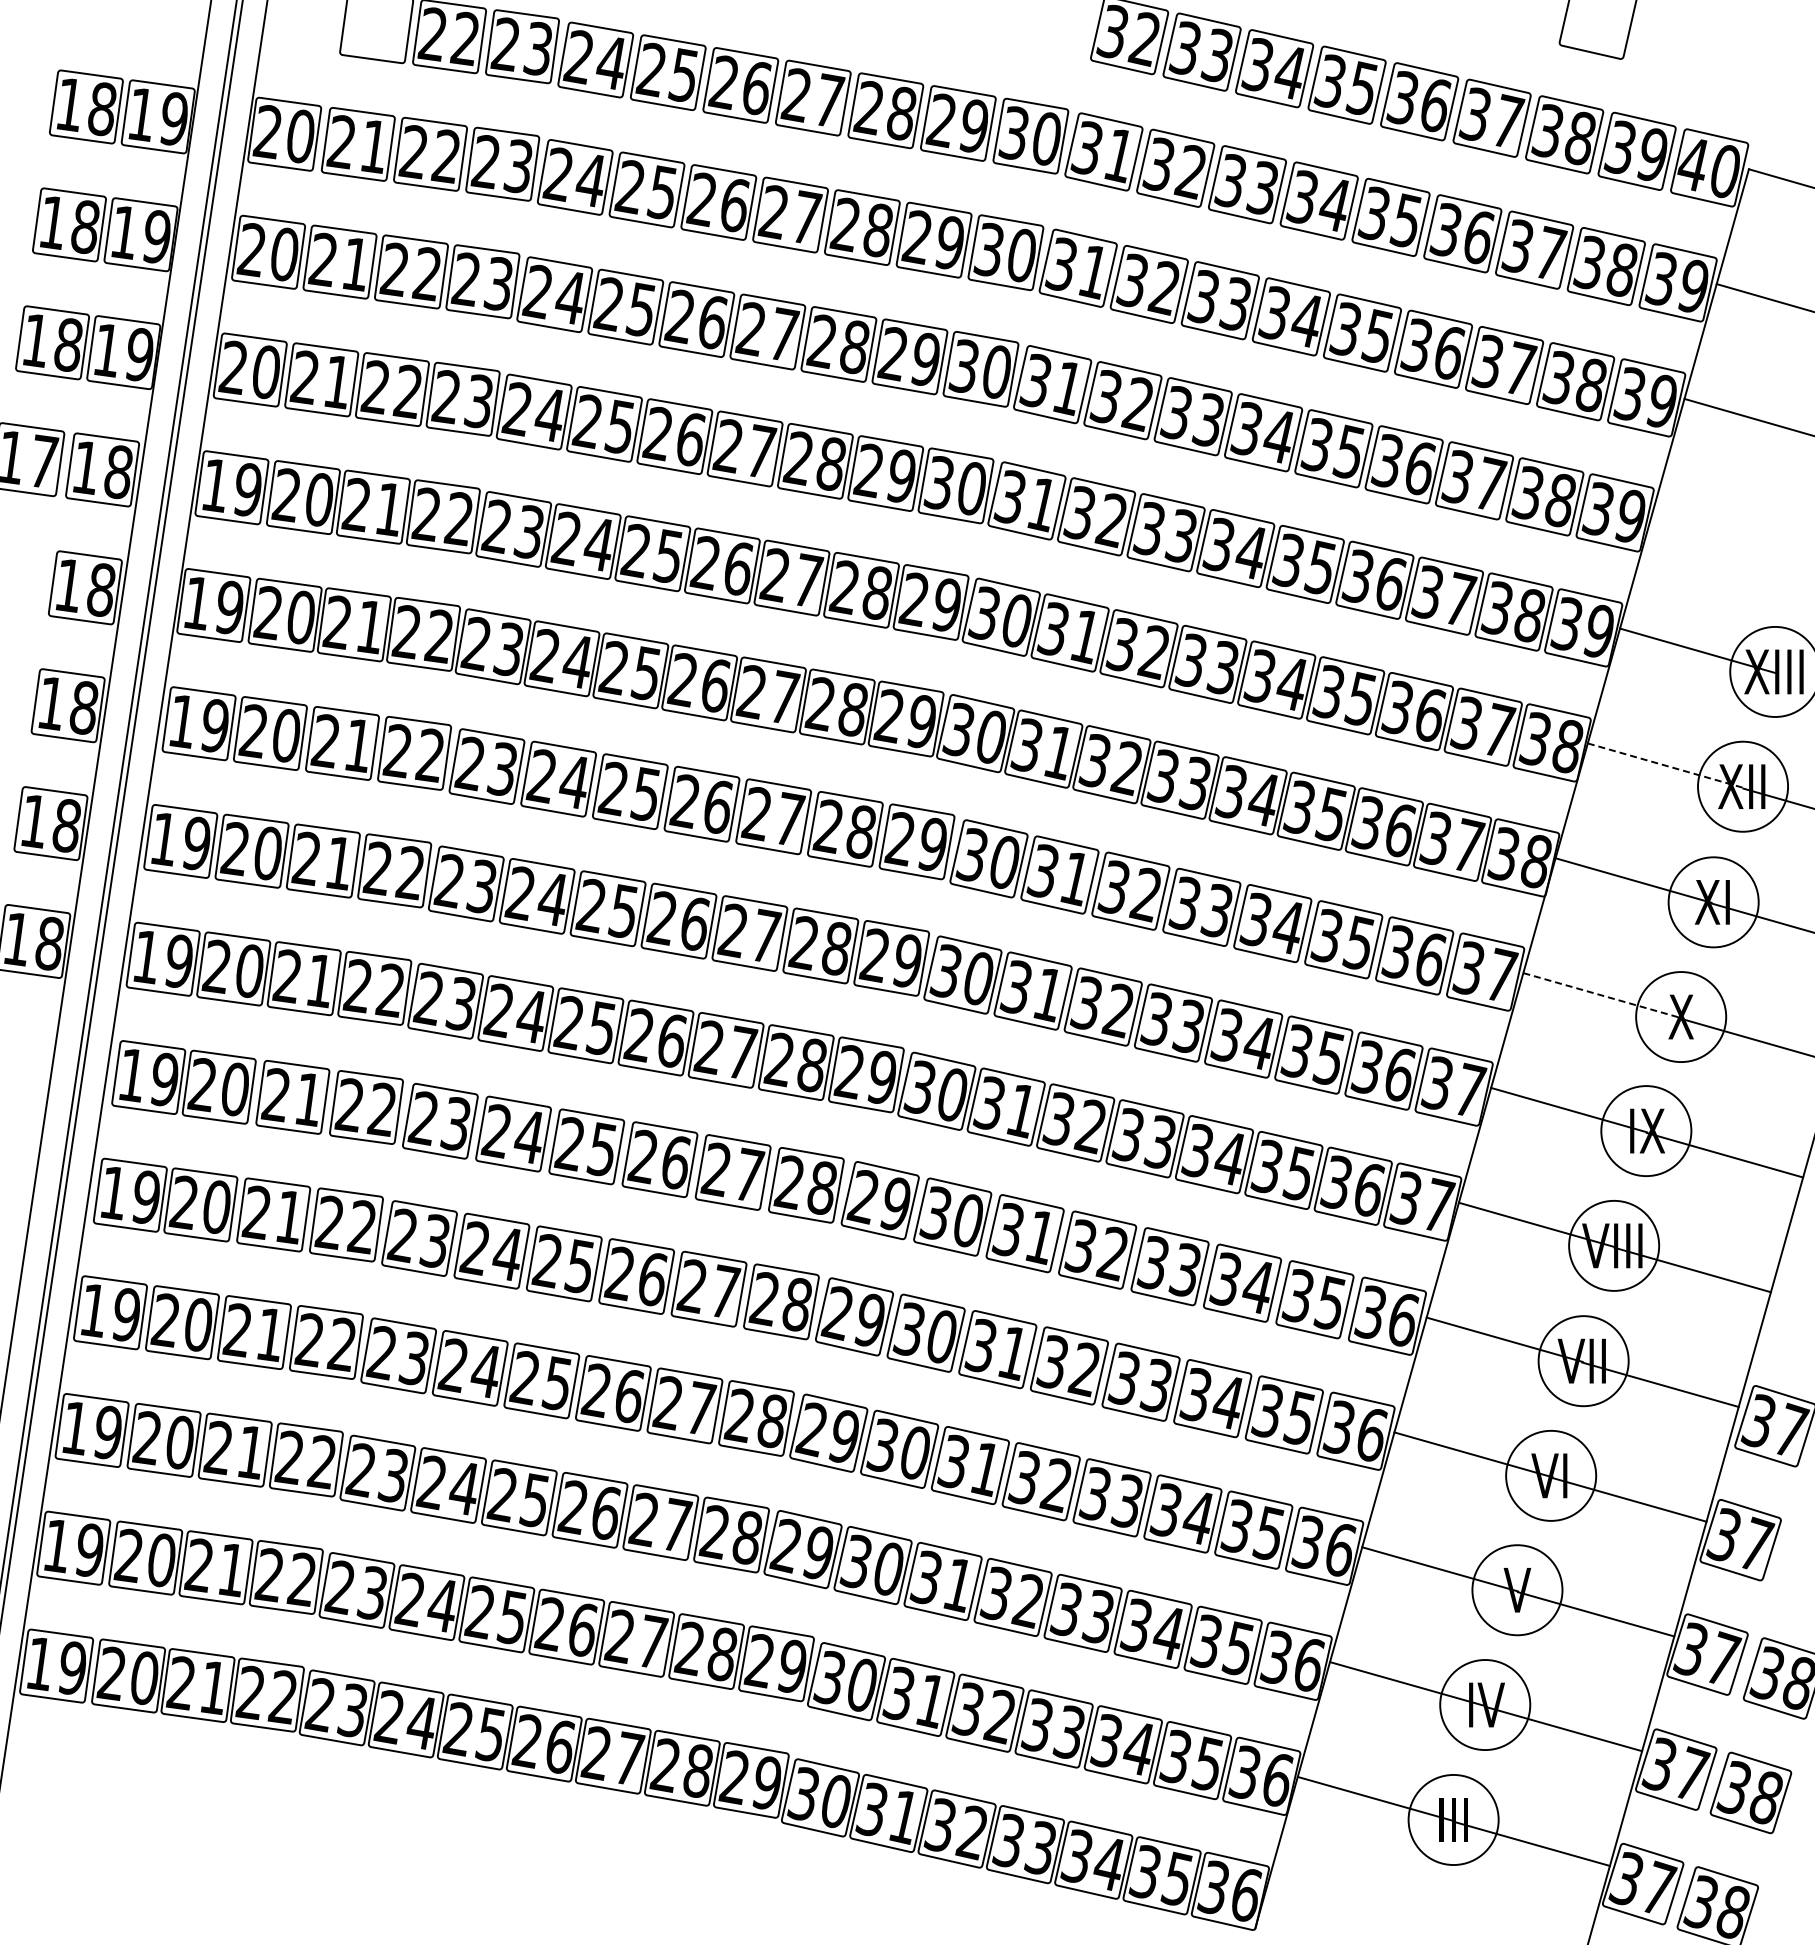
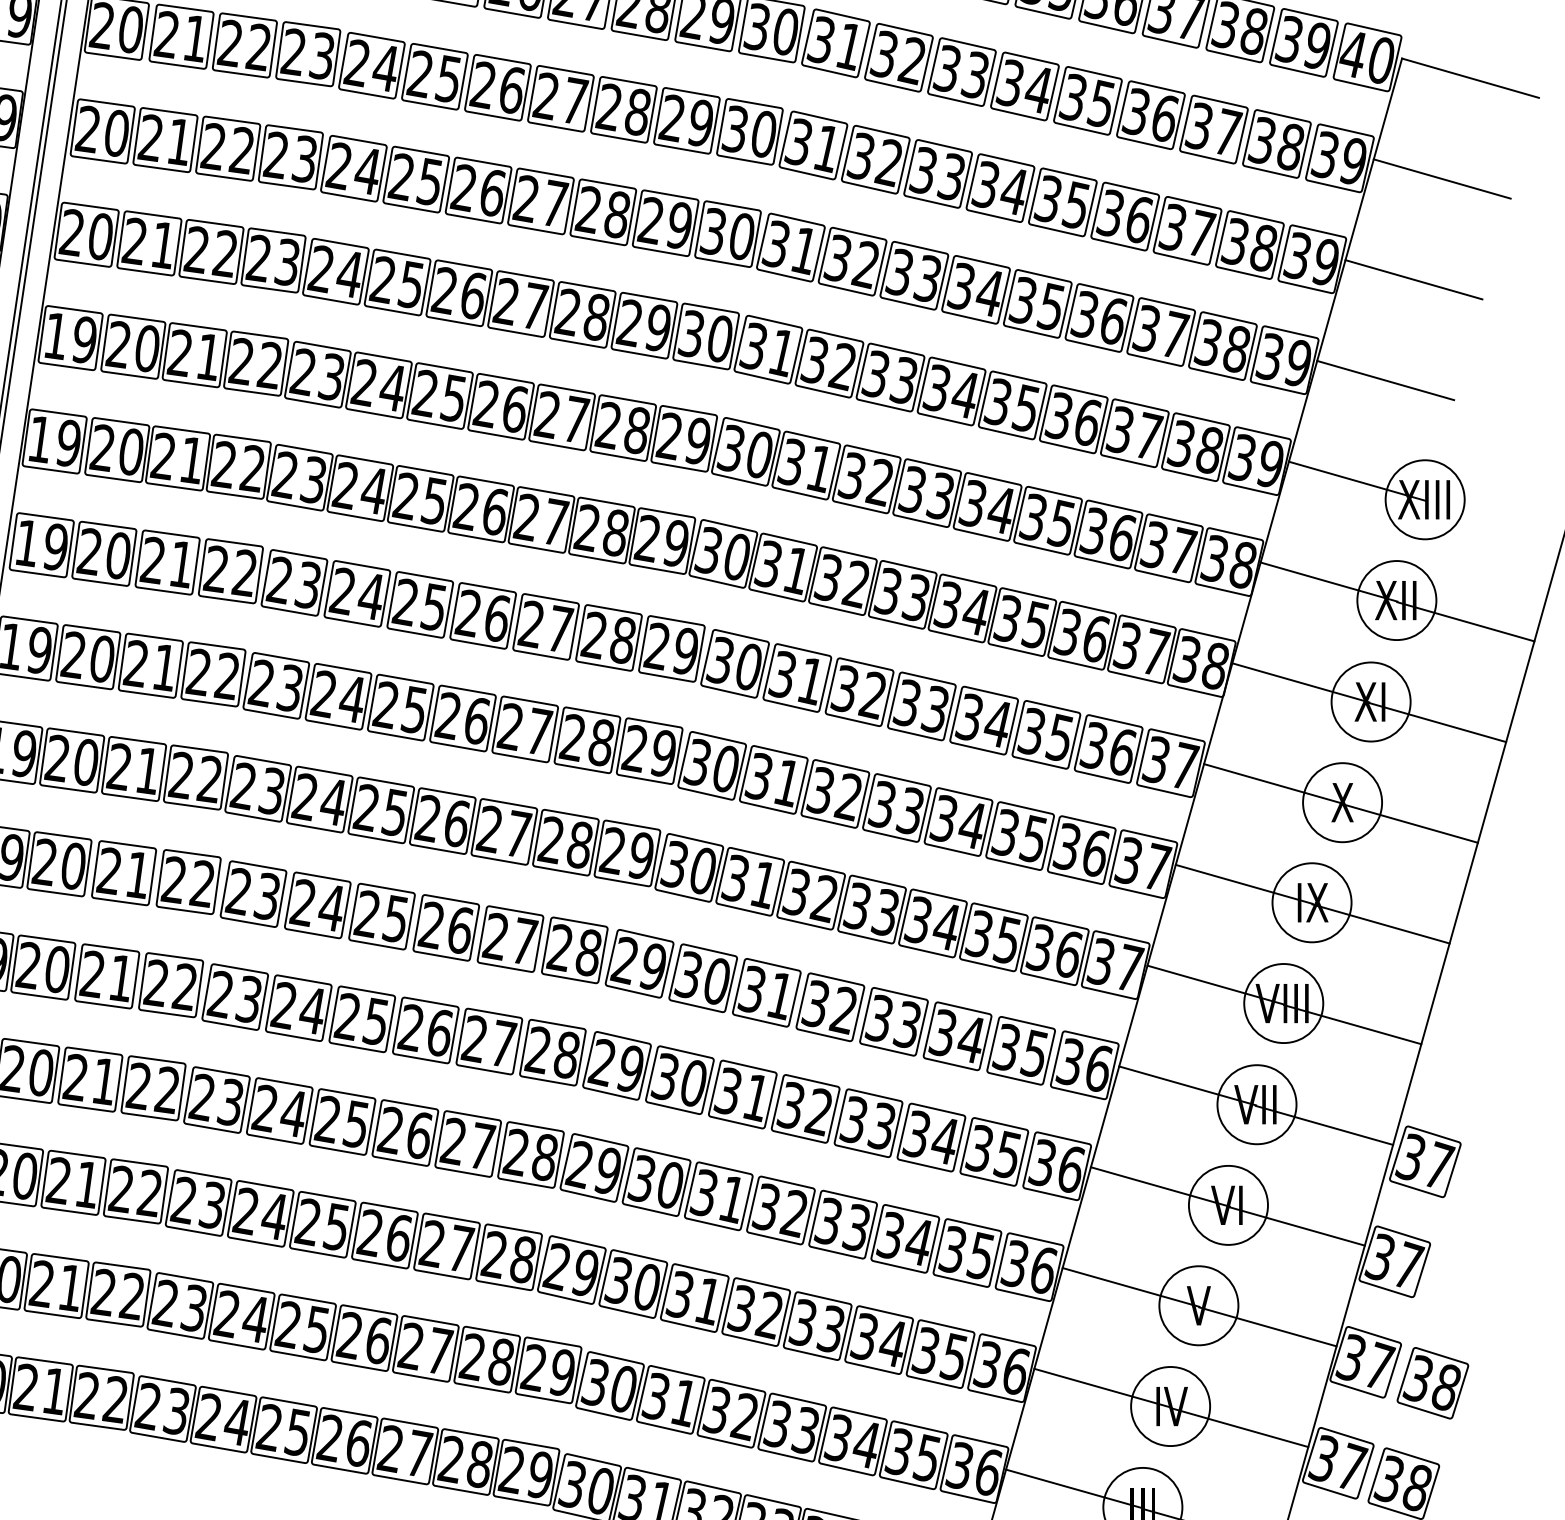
line: (1730, 535) -> (1385, 380), added
line: (1666, 765) -> (1329, 581), dashed -> solid
line: (1601, 995) -> (1272, 783), dashed -> solid

